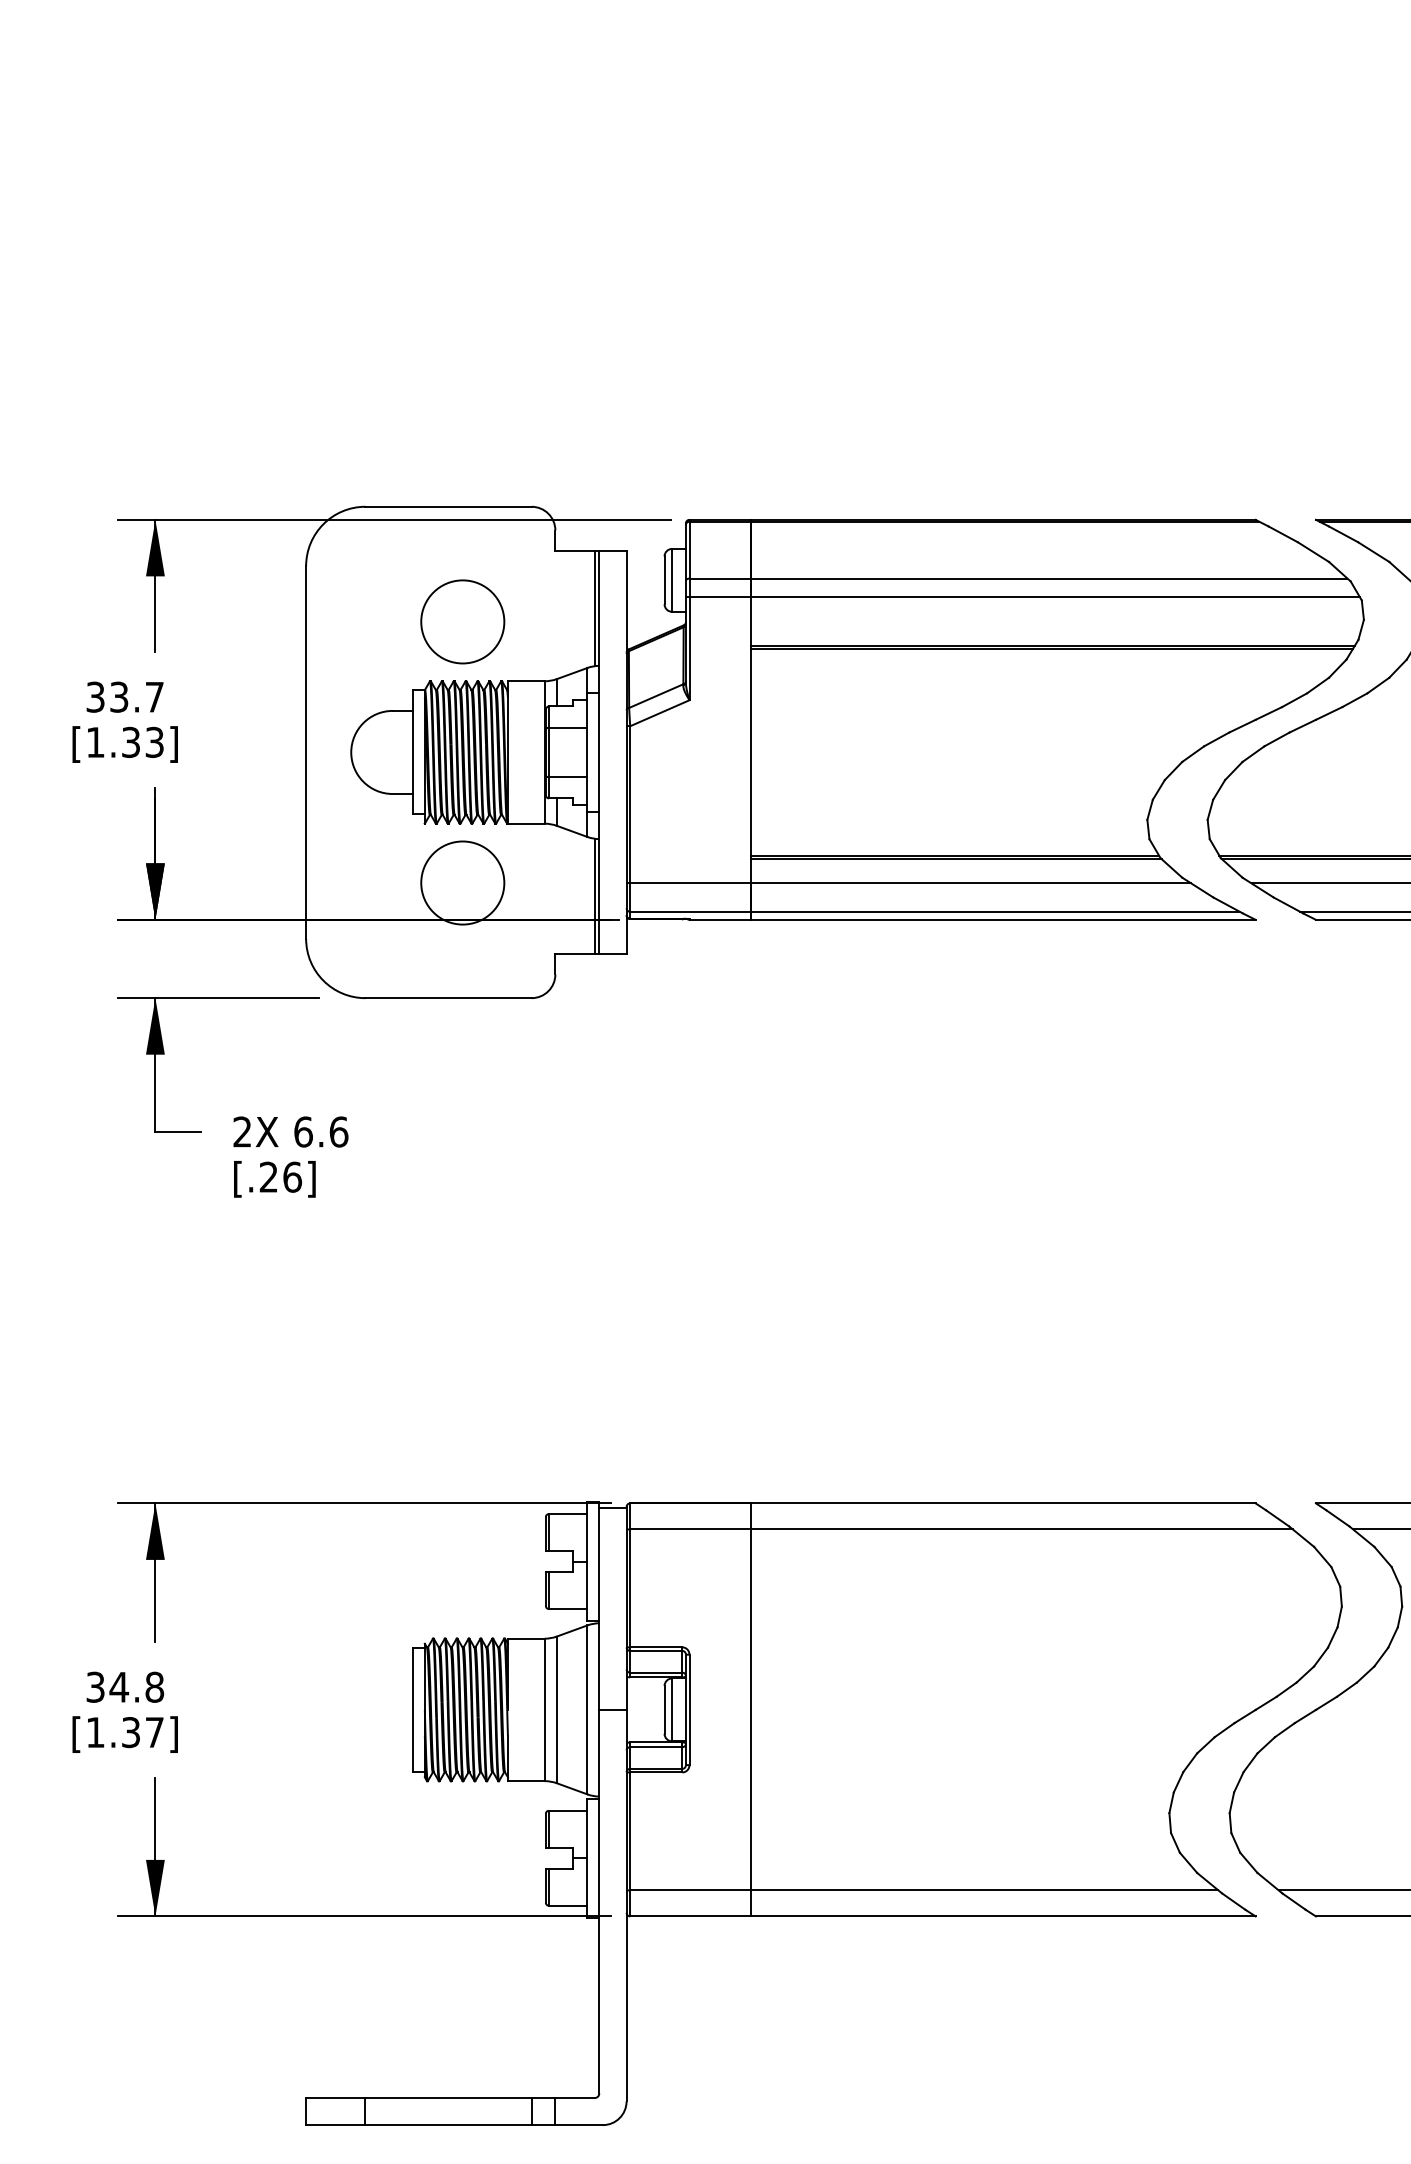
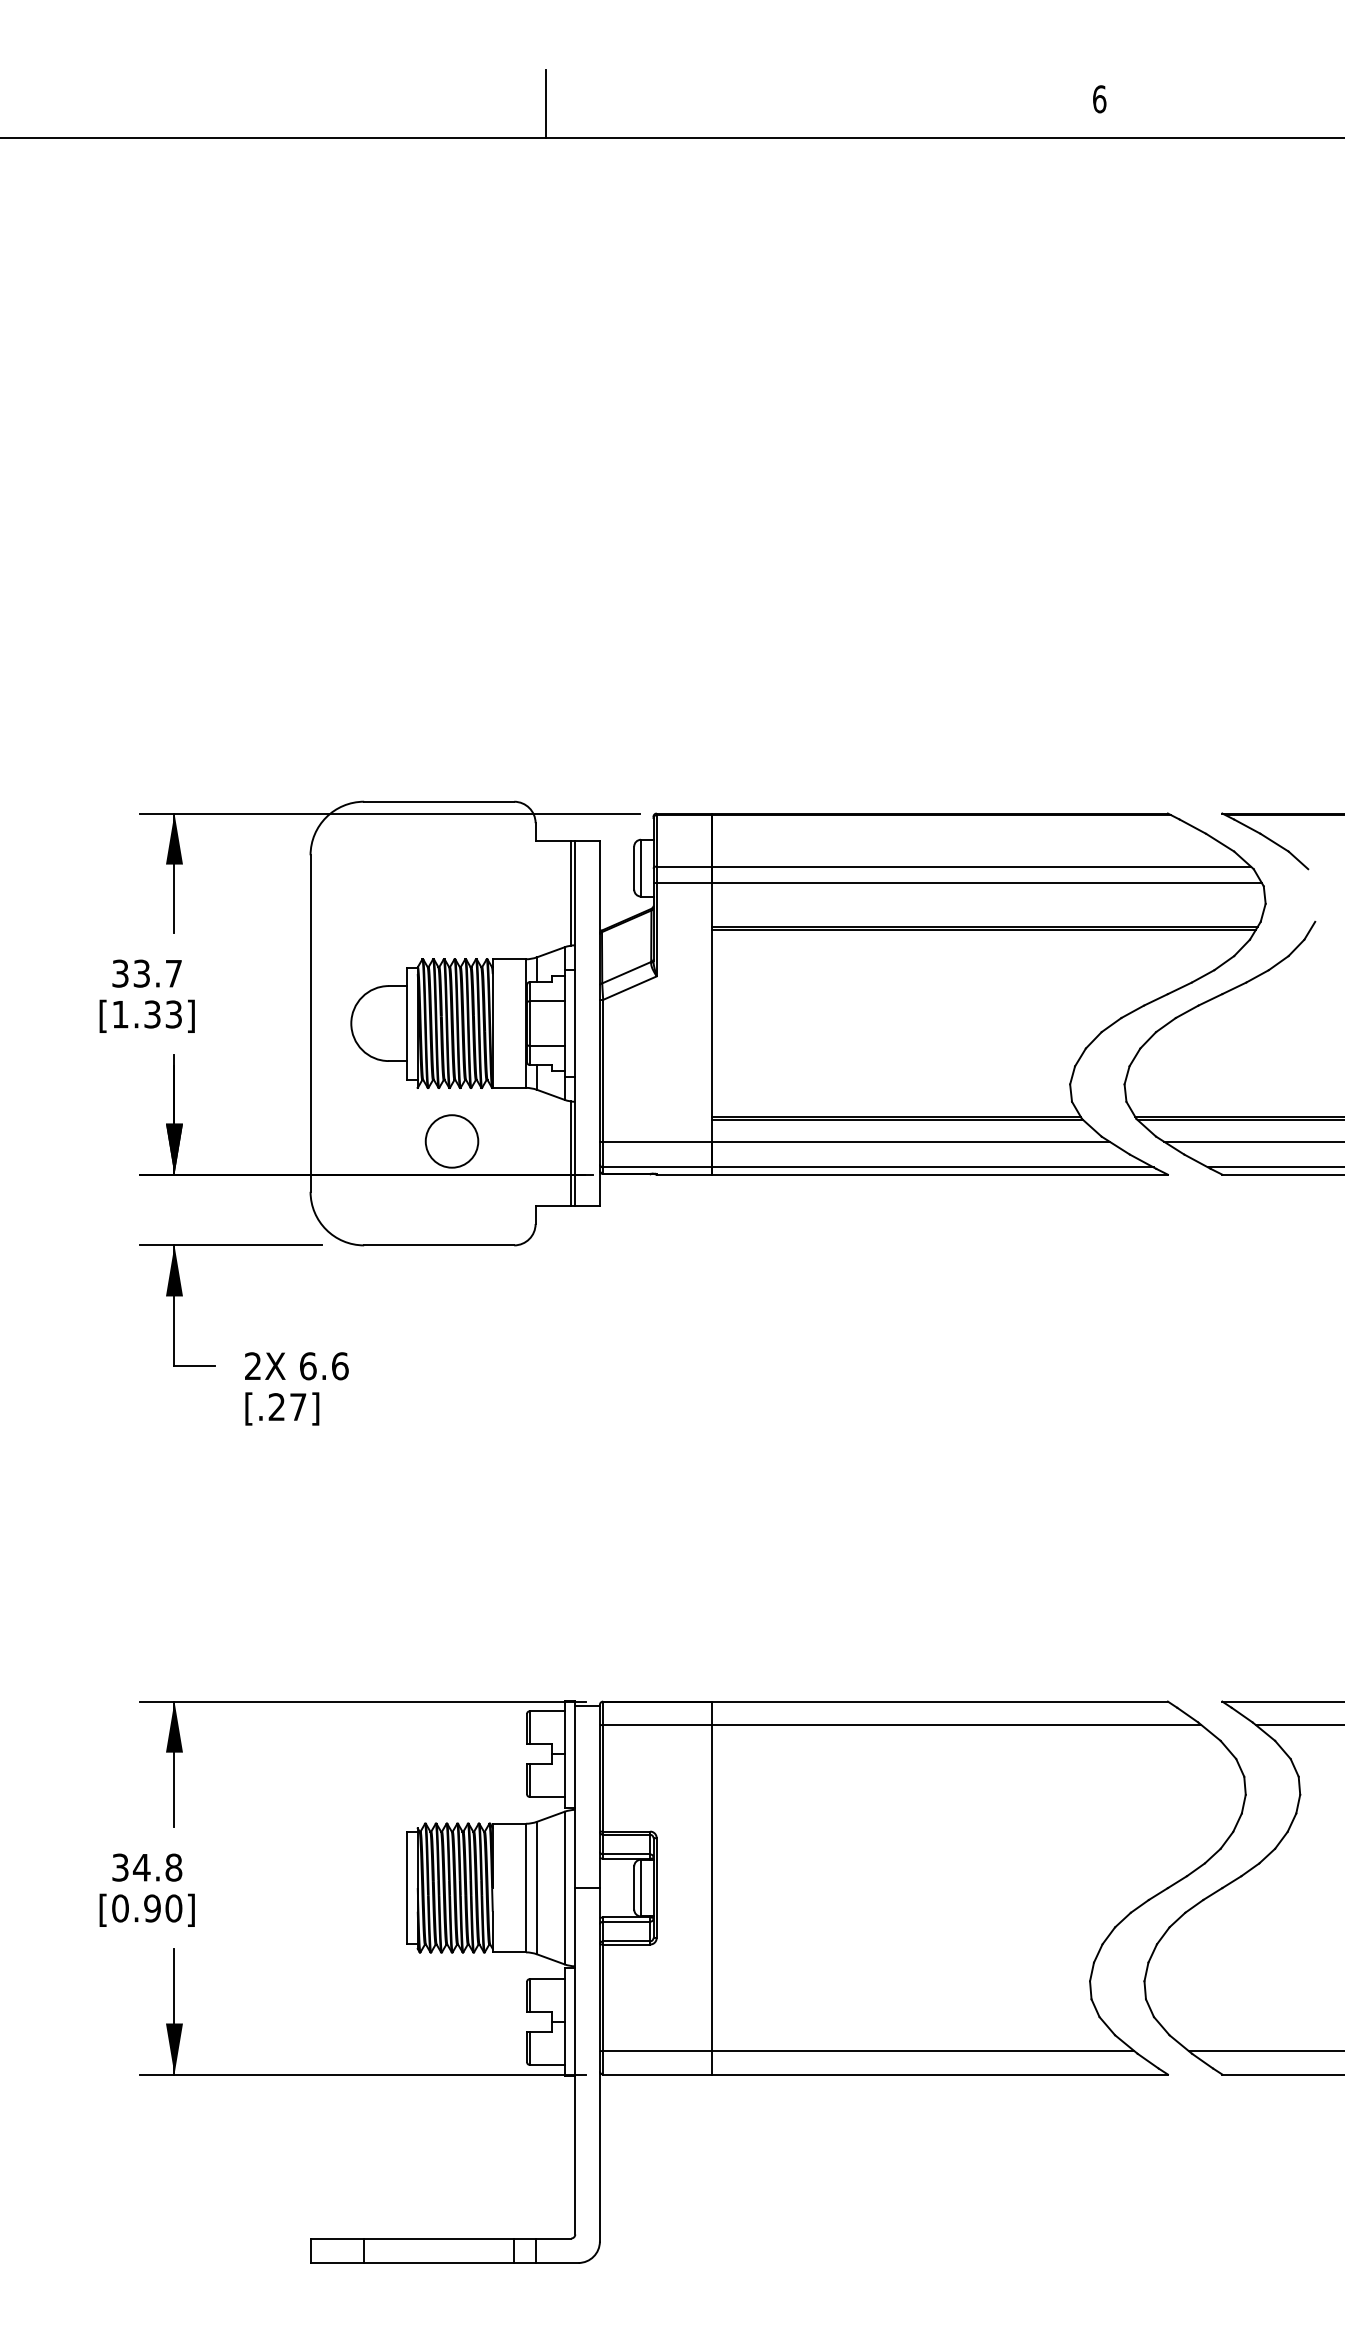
circle: (462, 621) -> (451, 905), removed
circle: (462, 881) -> (451, 1140), size x0.7
text: (292, 1177) -> (298, 1407), [.26] -> [.27]
text: (125, 1732) -> (147, 1908), [1.37] -> [0.90]

